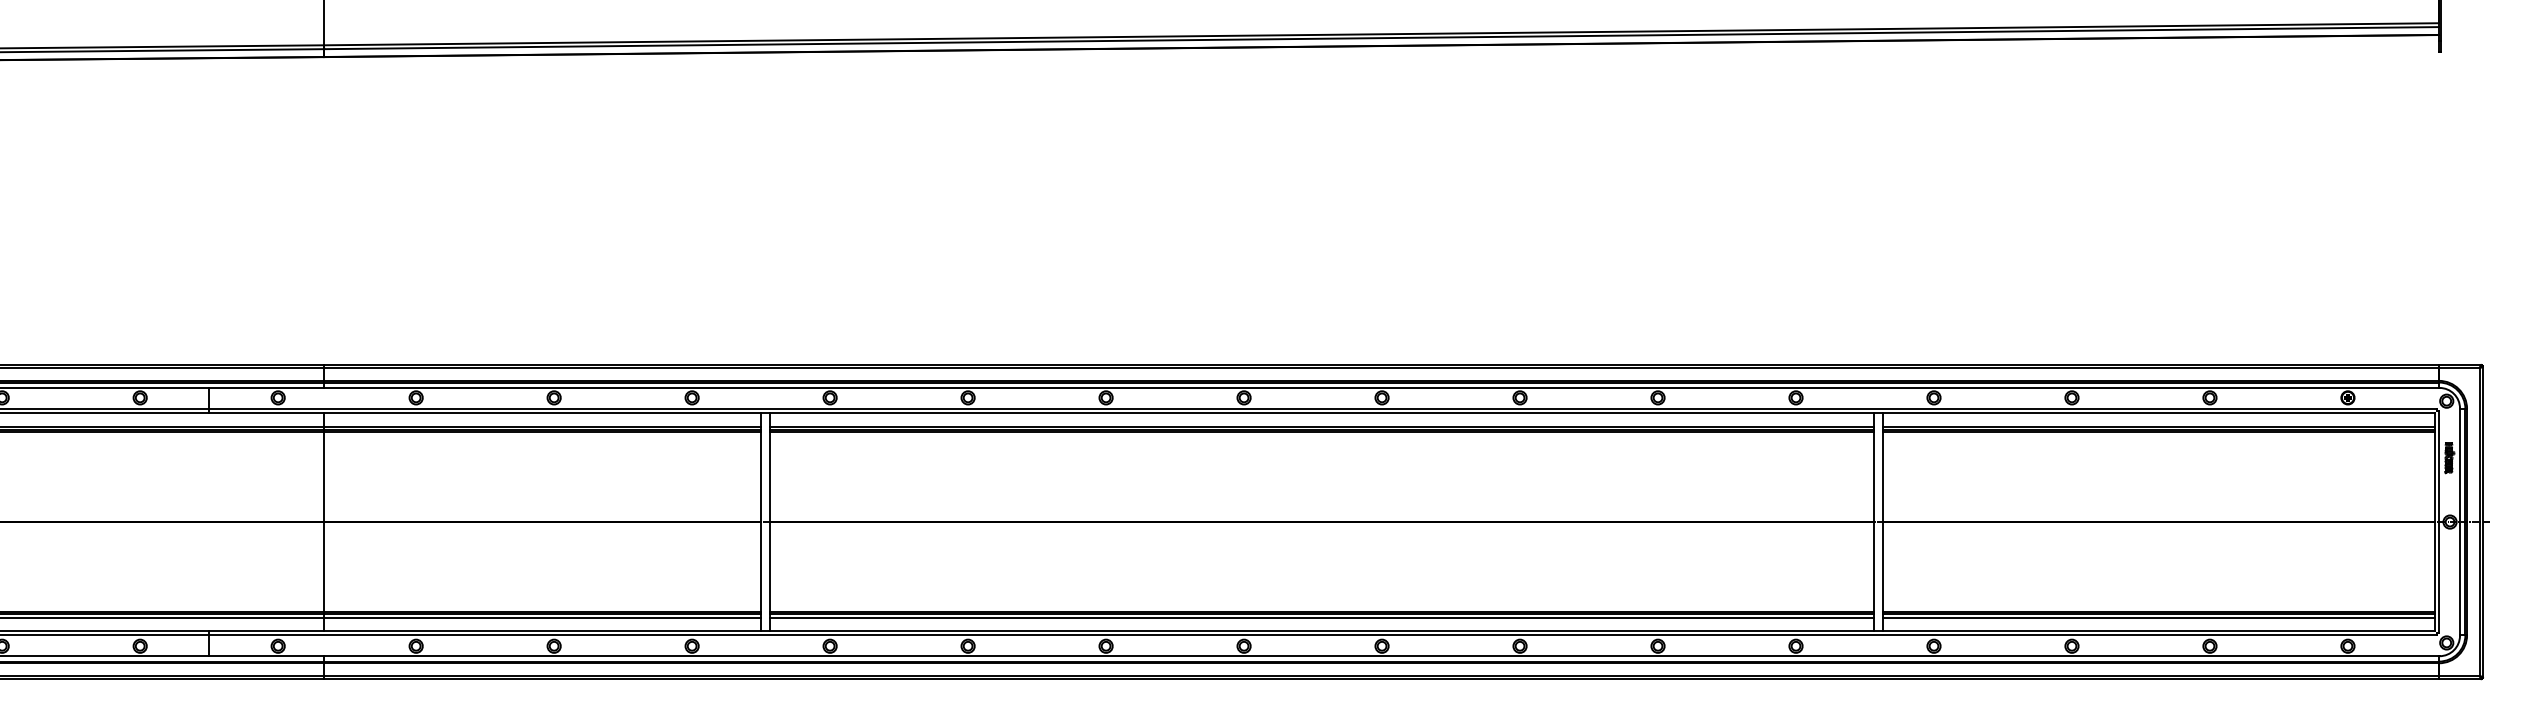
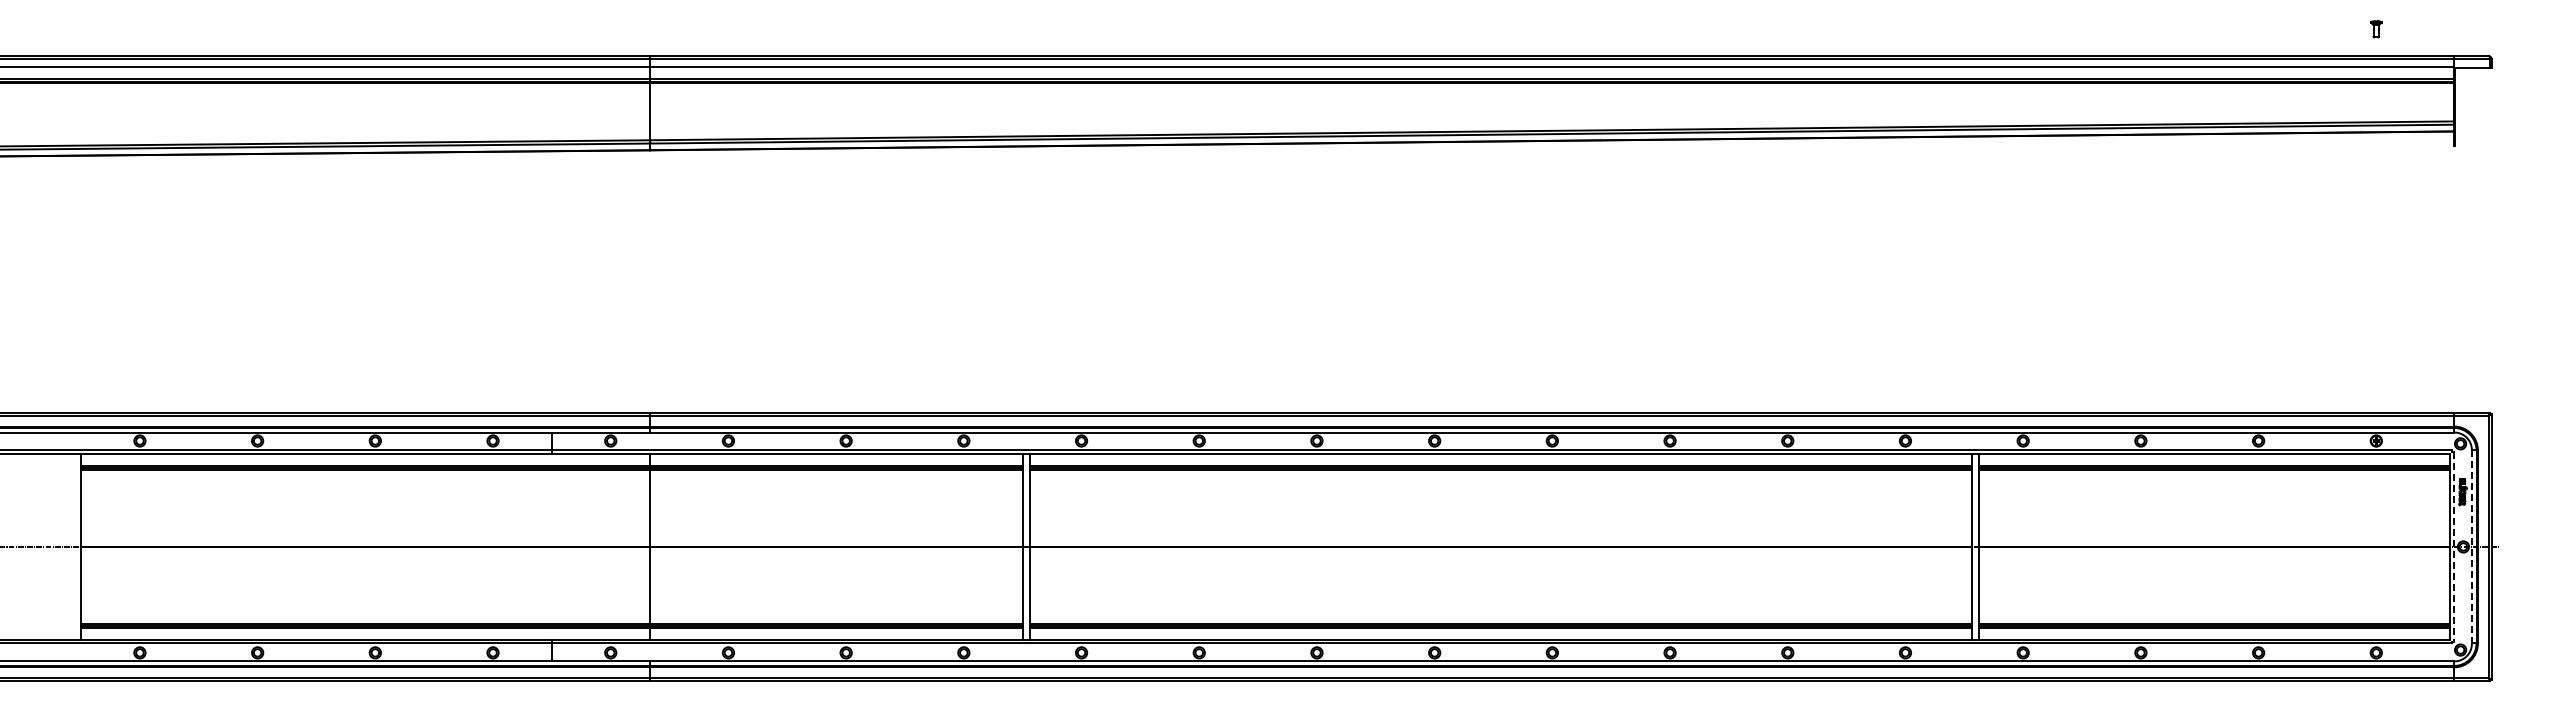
line: (2439, 521) -> (2454, 546), solid -> dashed
line: (2459, 521) -> (2471, 546), solid -> dashed

